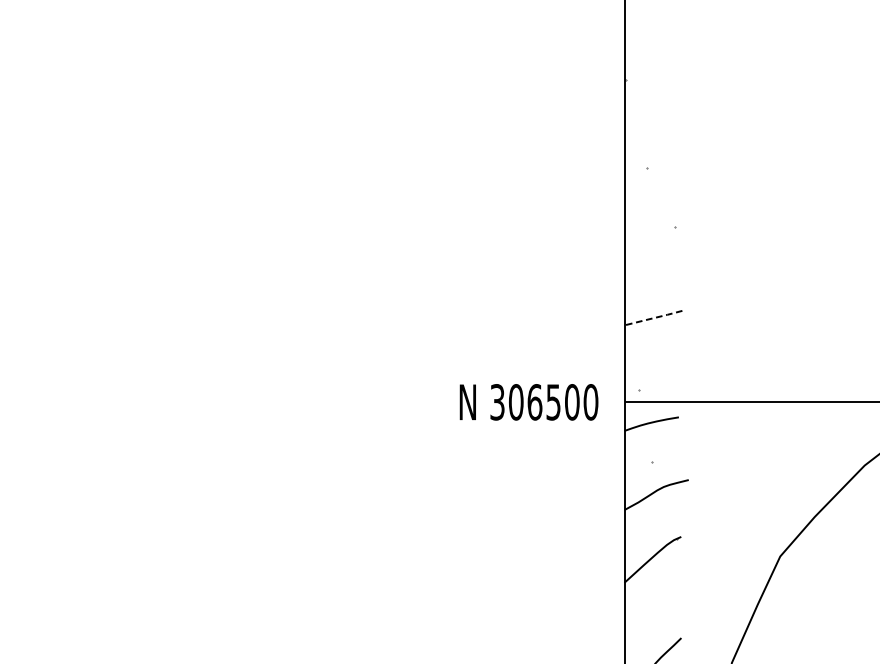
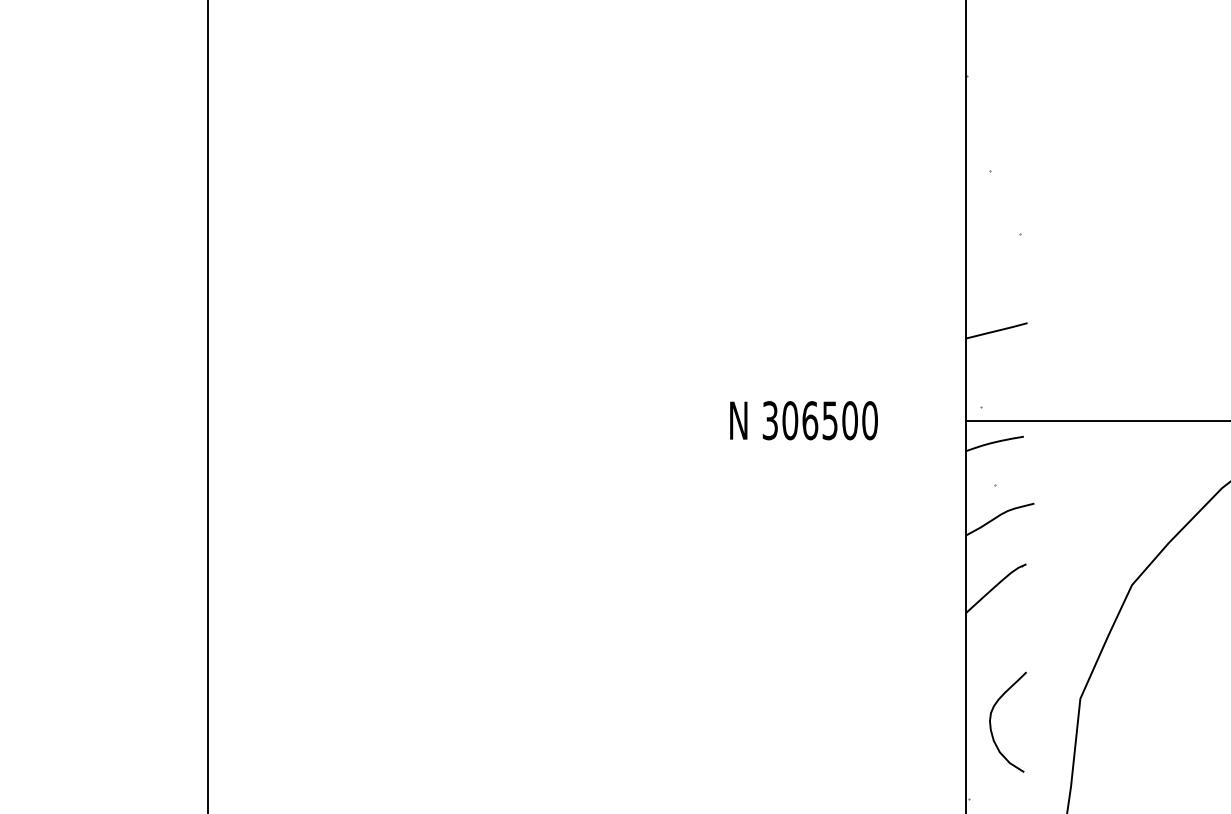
line: (653, 318) -> (996, 331), dashed -> solid
text: (528, 402) -> (803, 420), moved

